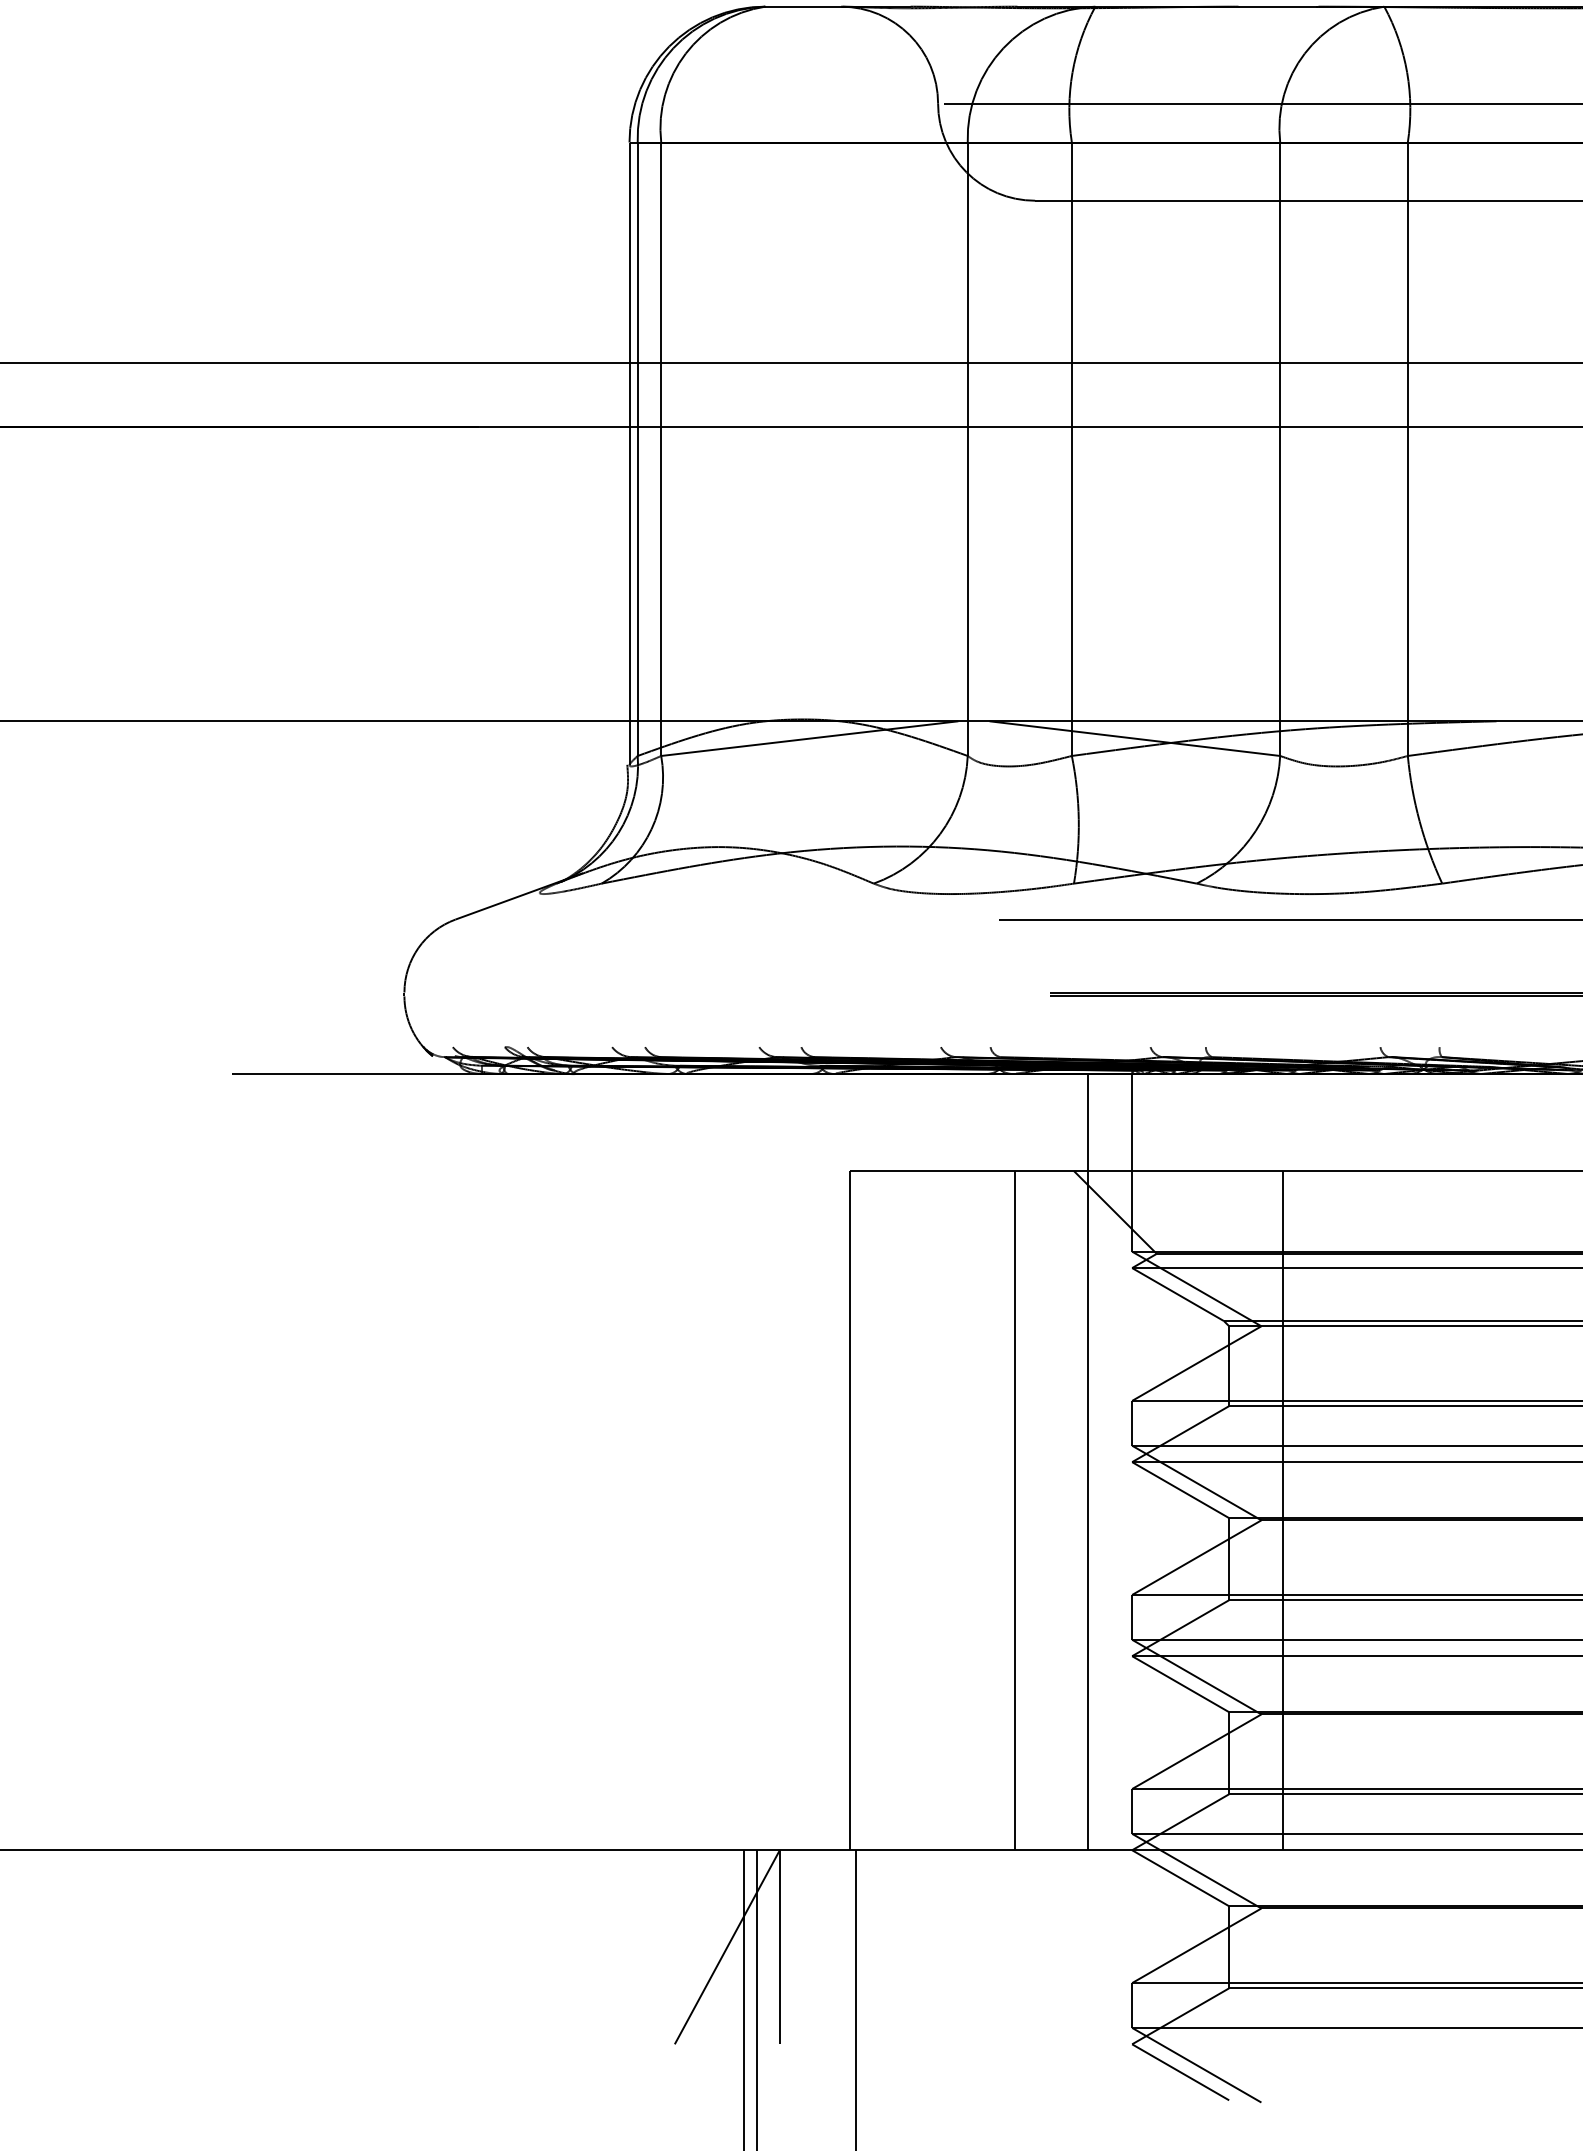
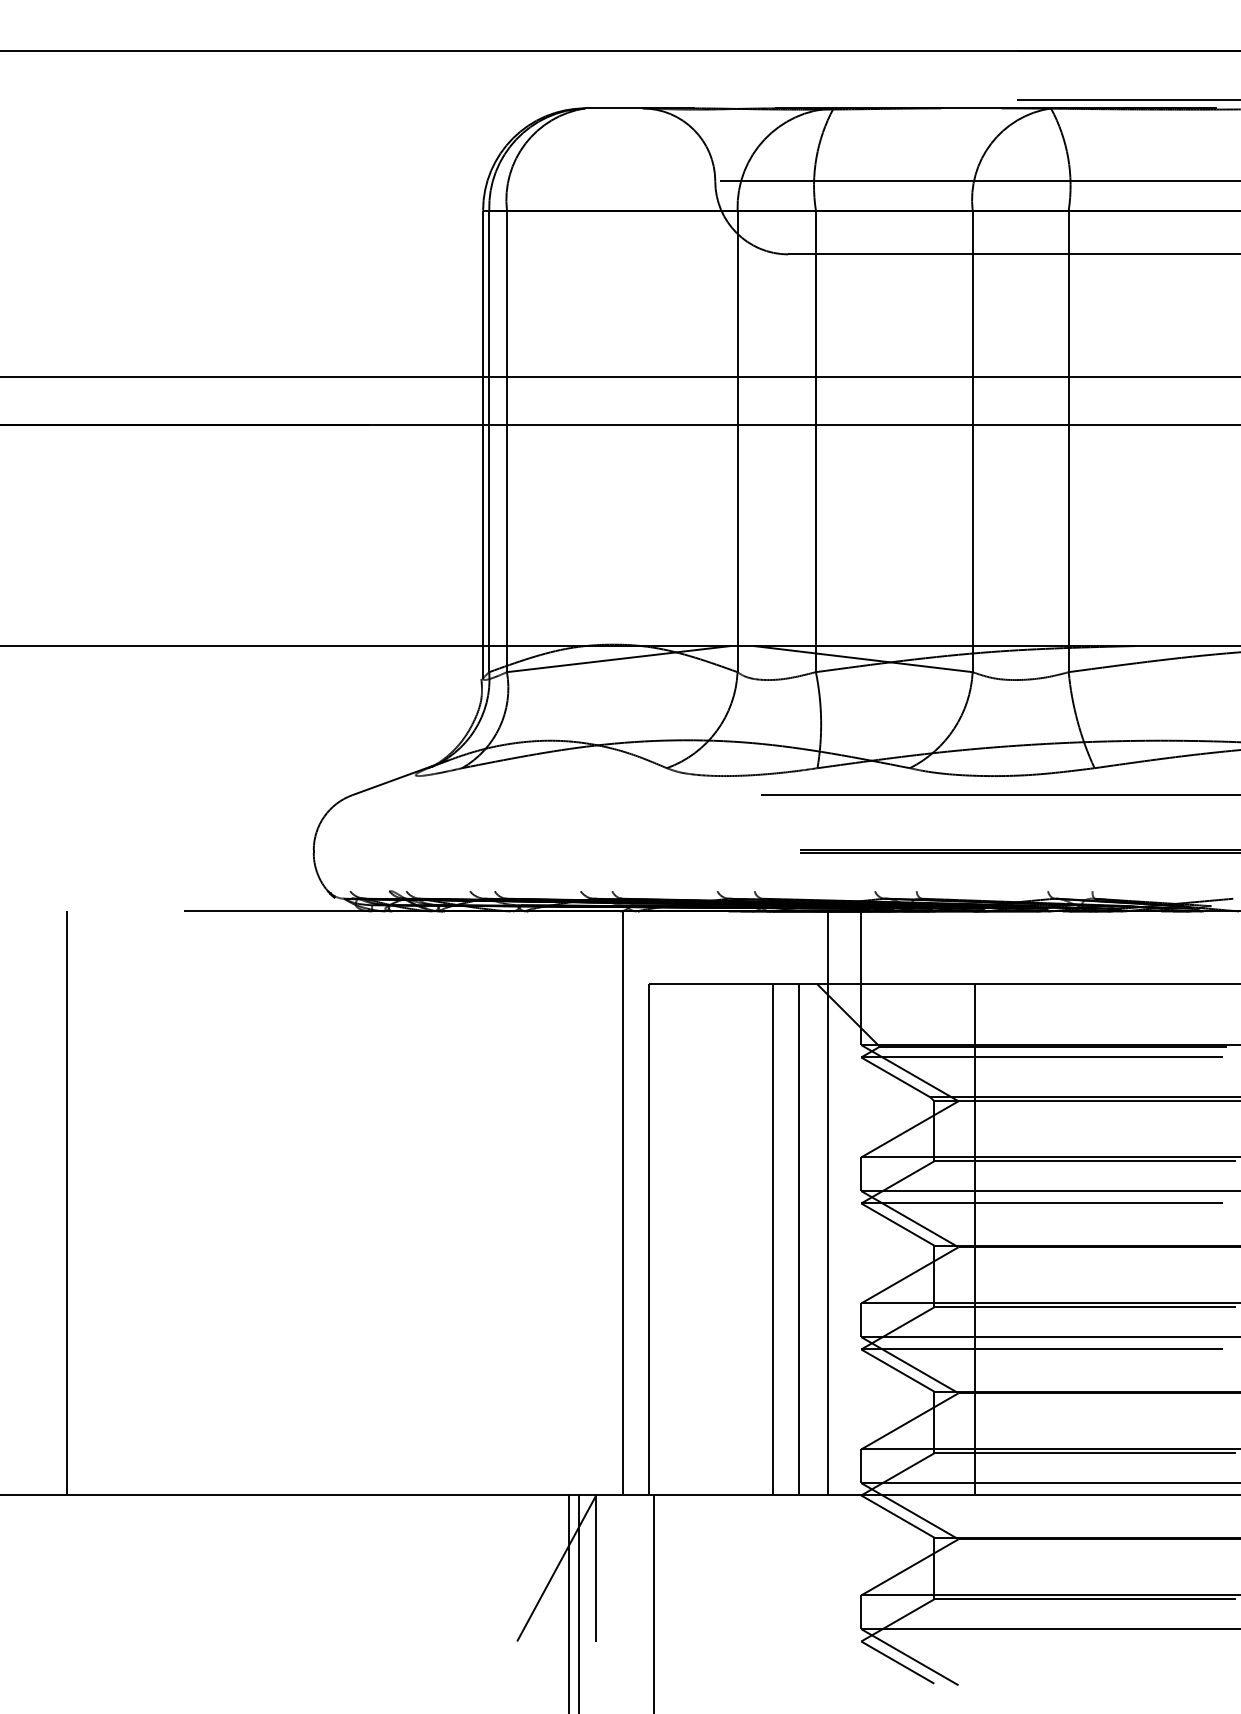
line: (75, 1462) -> (66, 1203), added
line: (814, 1462) -> (622, 1203), added
line: (1048, 1510) -> (798, 1239), added

